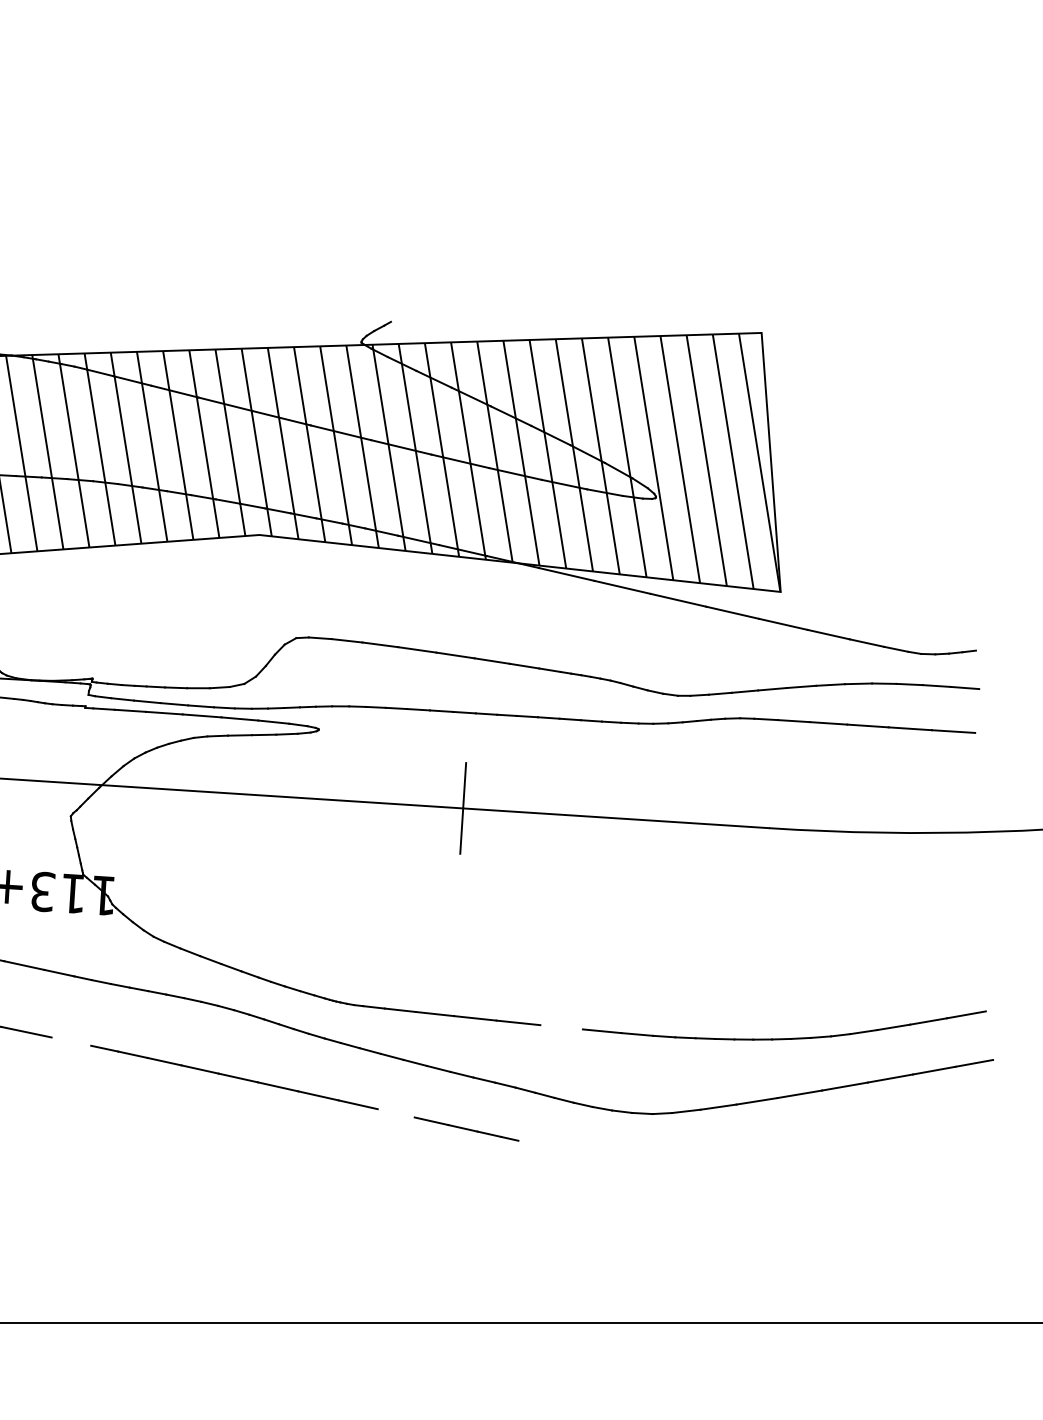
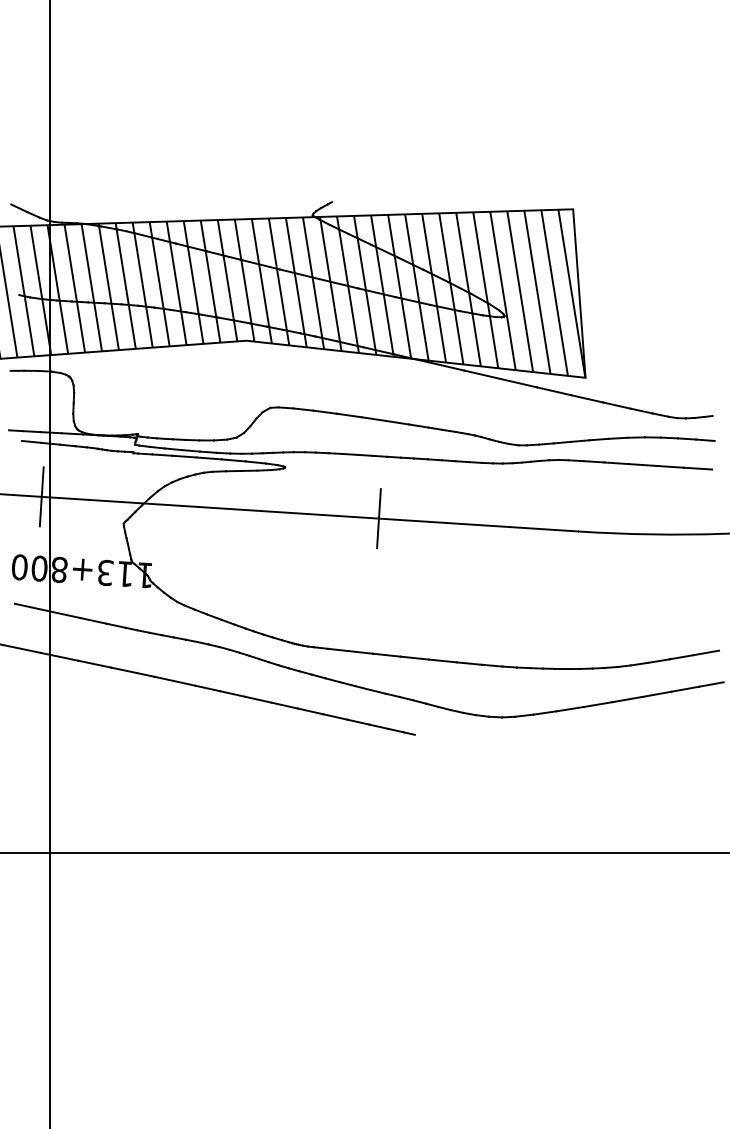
line: (560, 1026) -> (442, 660), added
line: (70, 1041) -> (123, 670), added
line: (396, 1112) -> (335, 716), added

